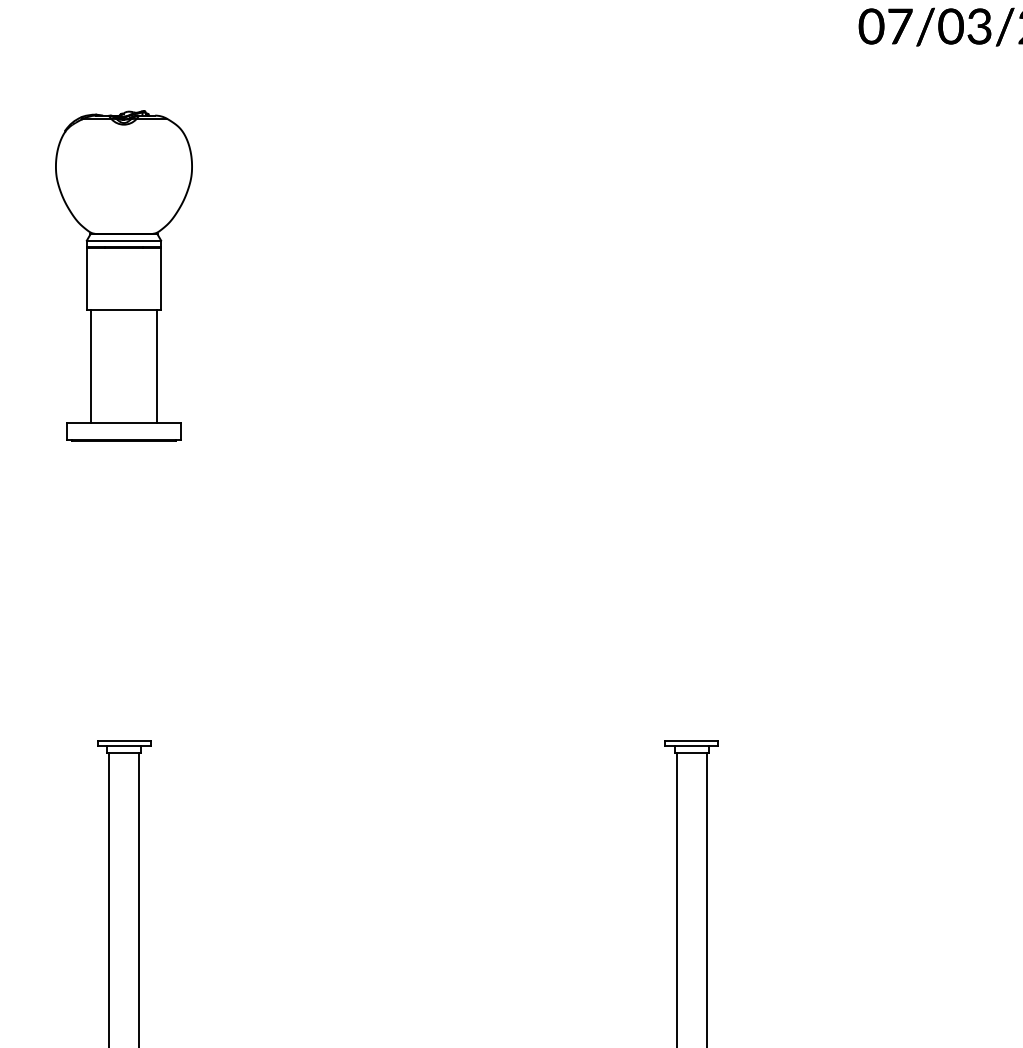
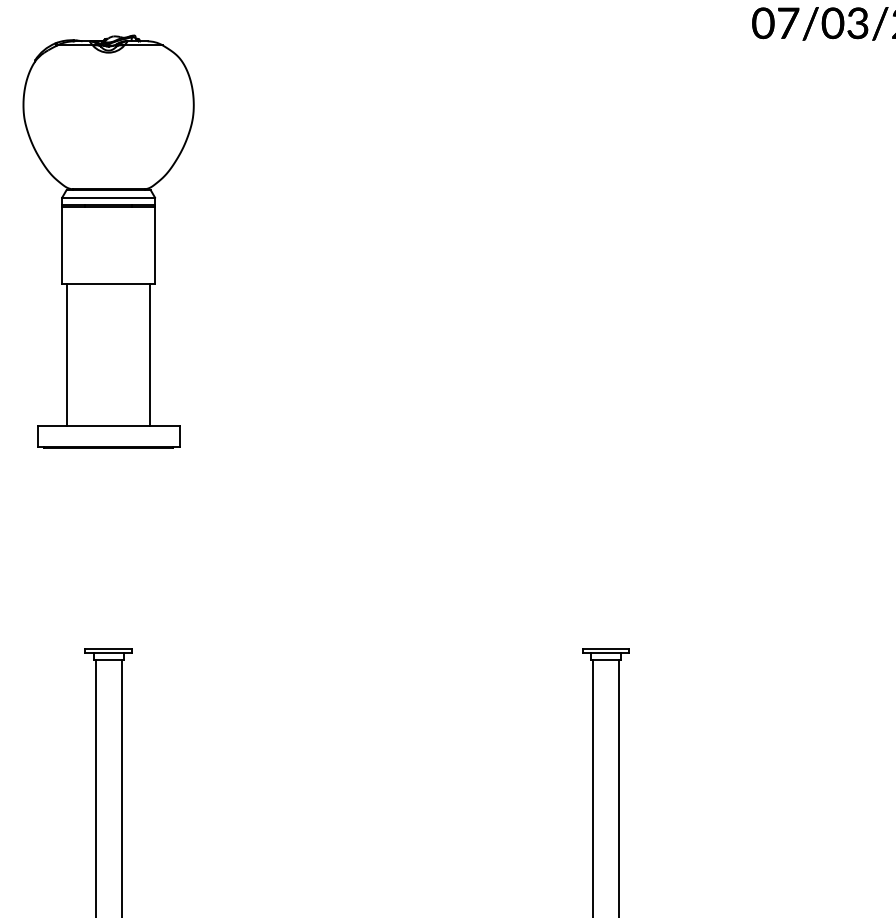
part: (123, 275) -> (108, 241), size x1.43

